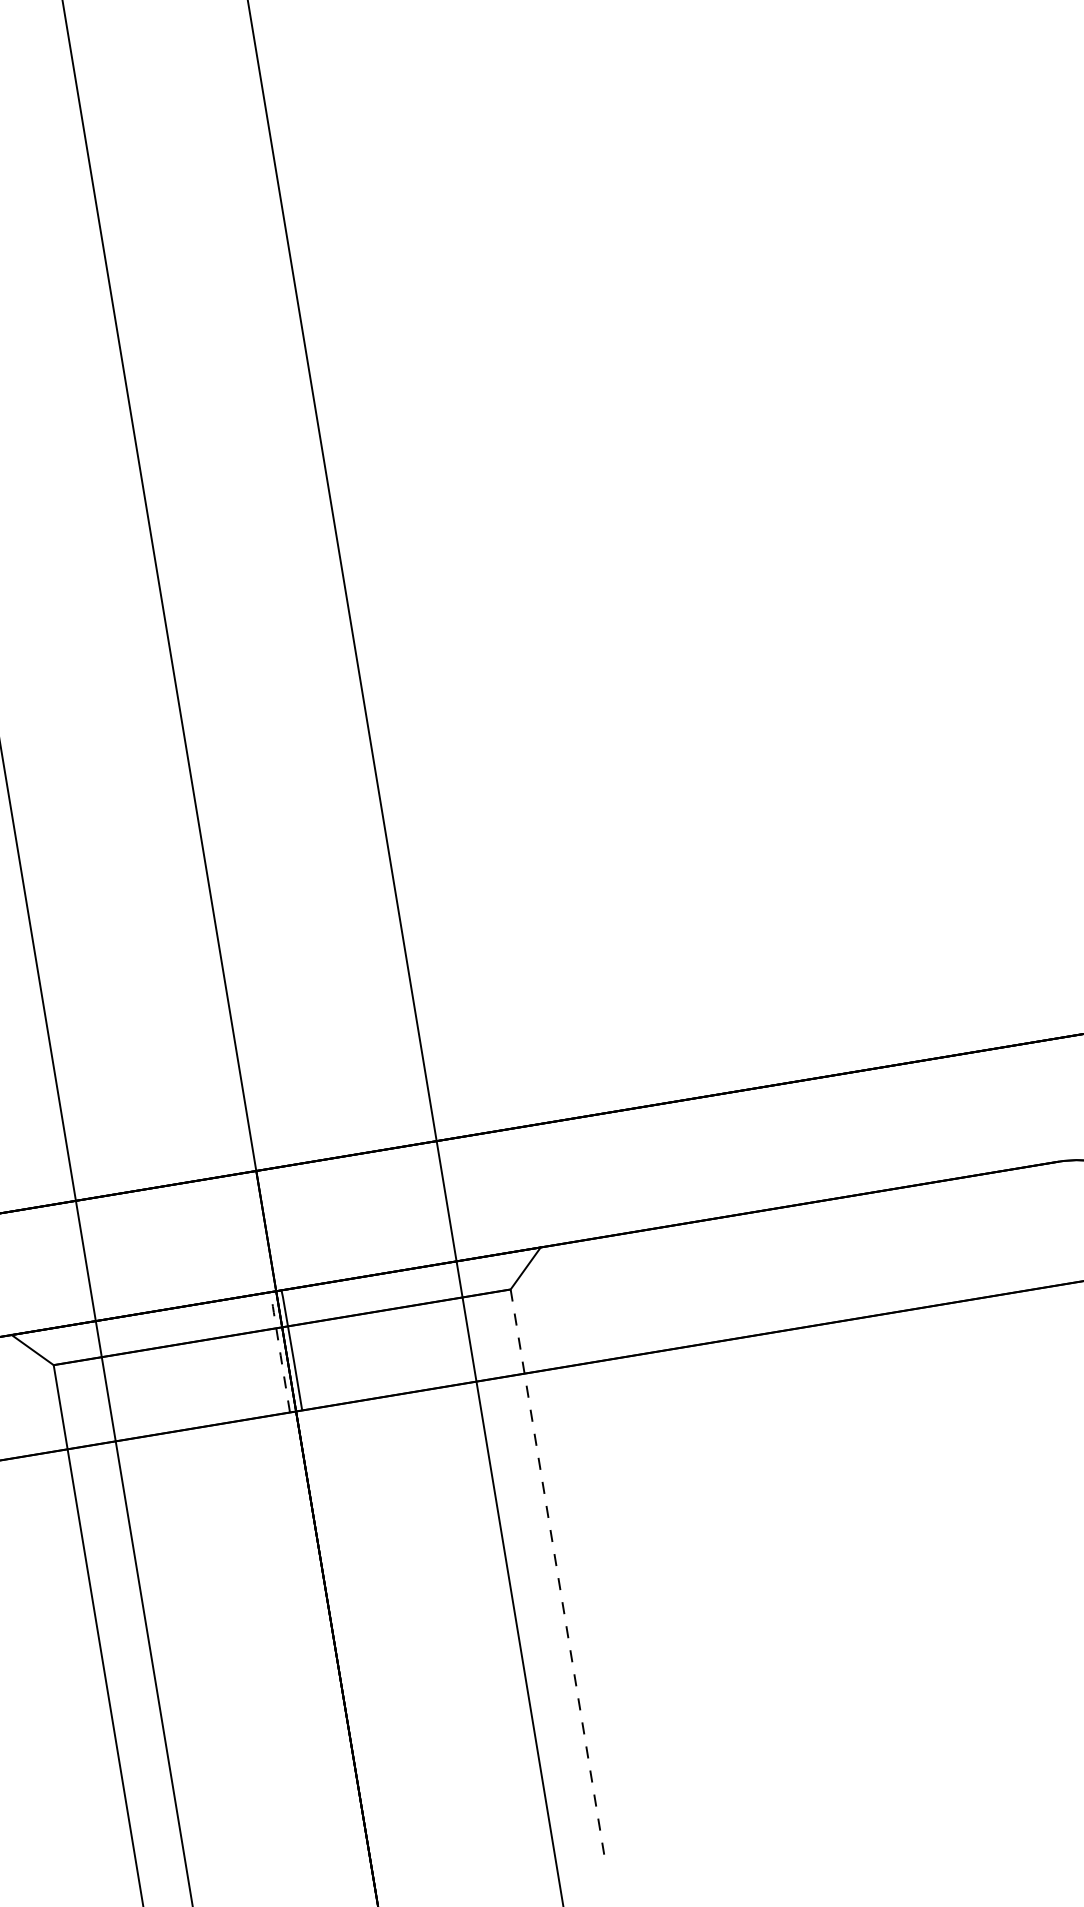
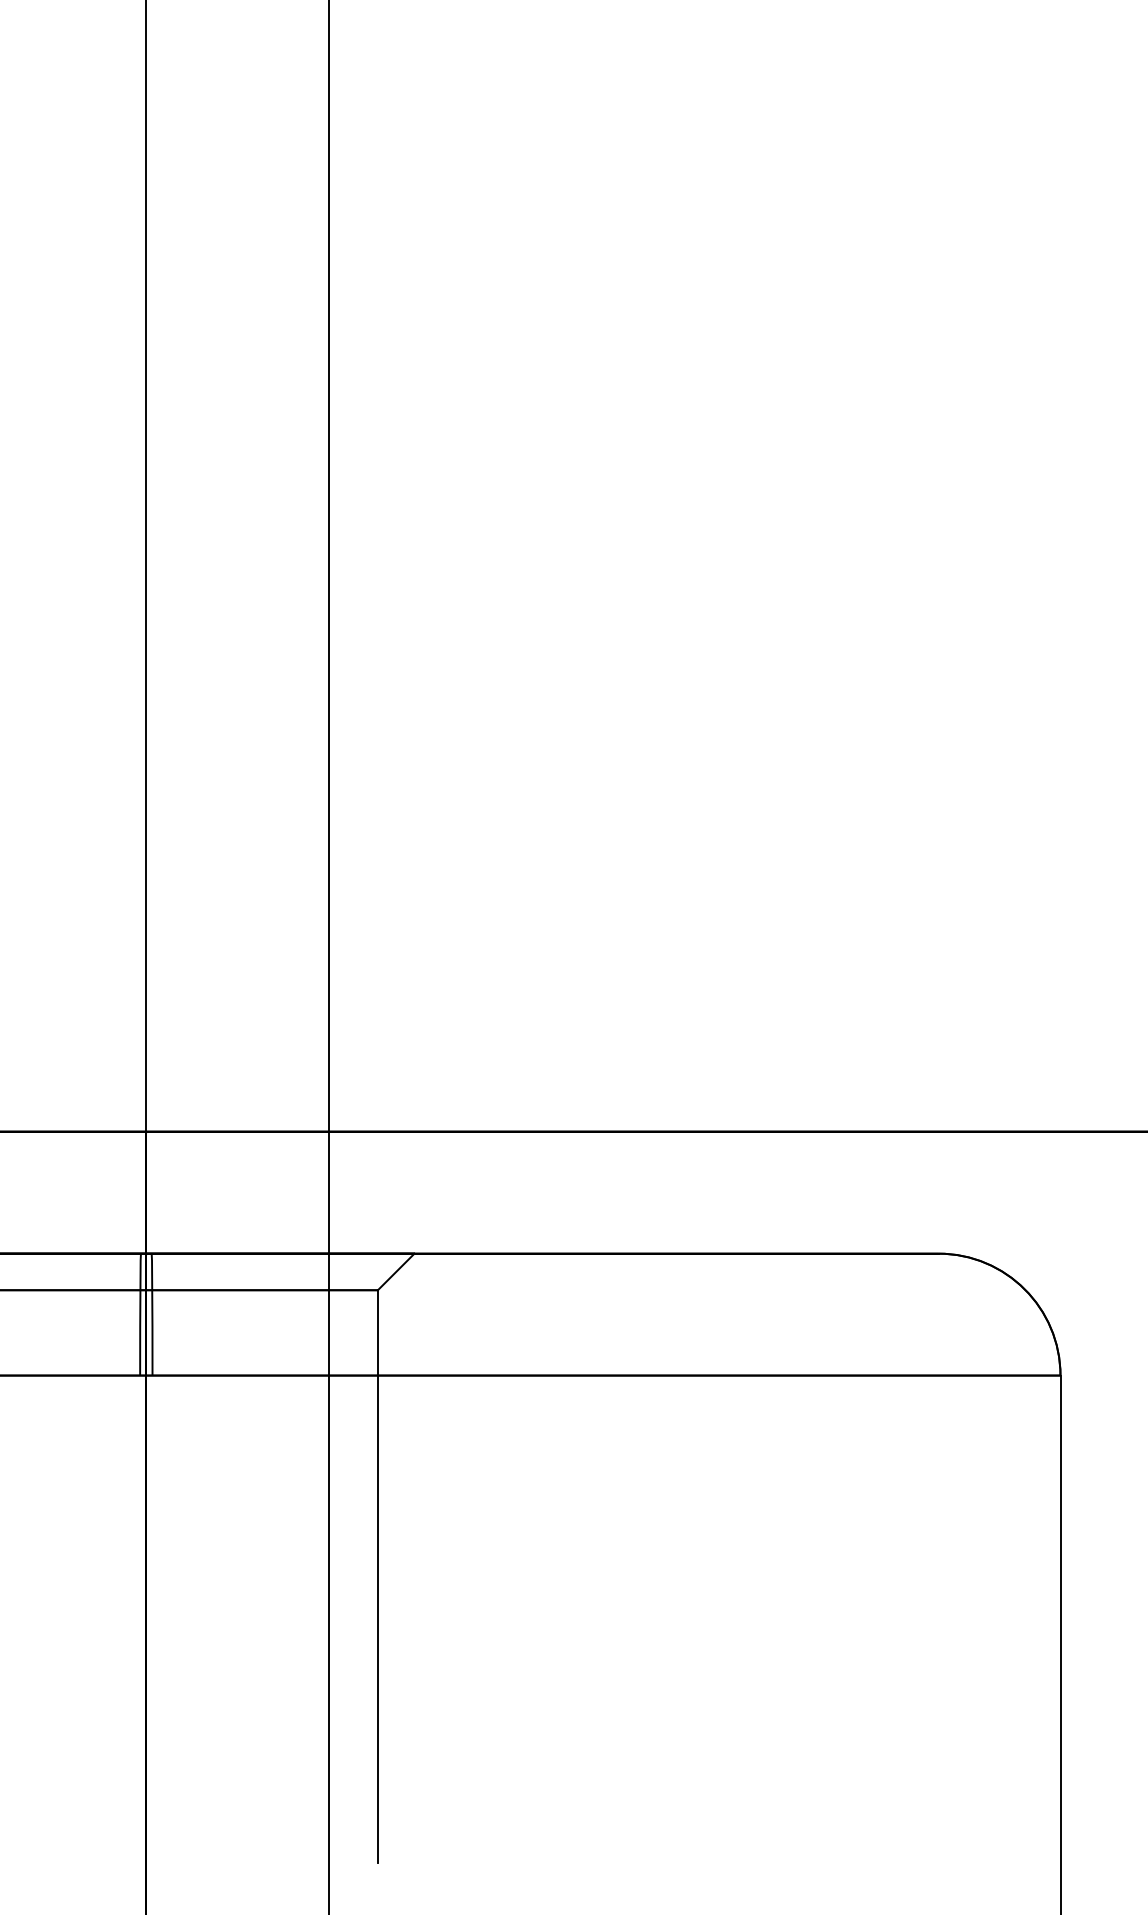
arc: (279, 1347) -> (140, 1309), dashed -> solid
line: (557, 1571) -> (377, 1576), dashed -> solid

